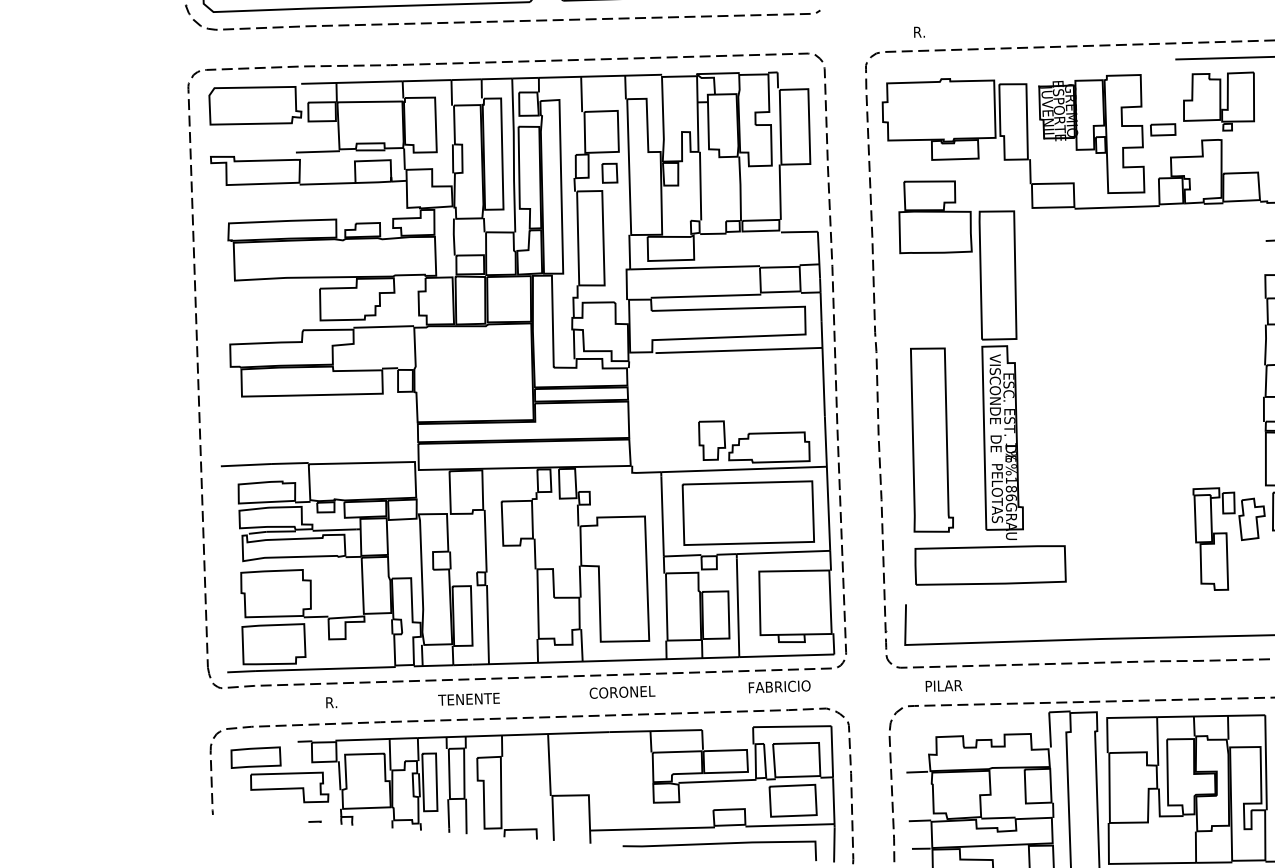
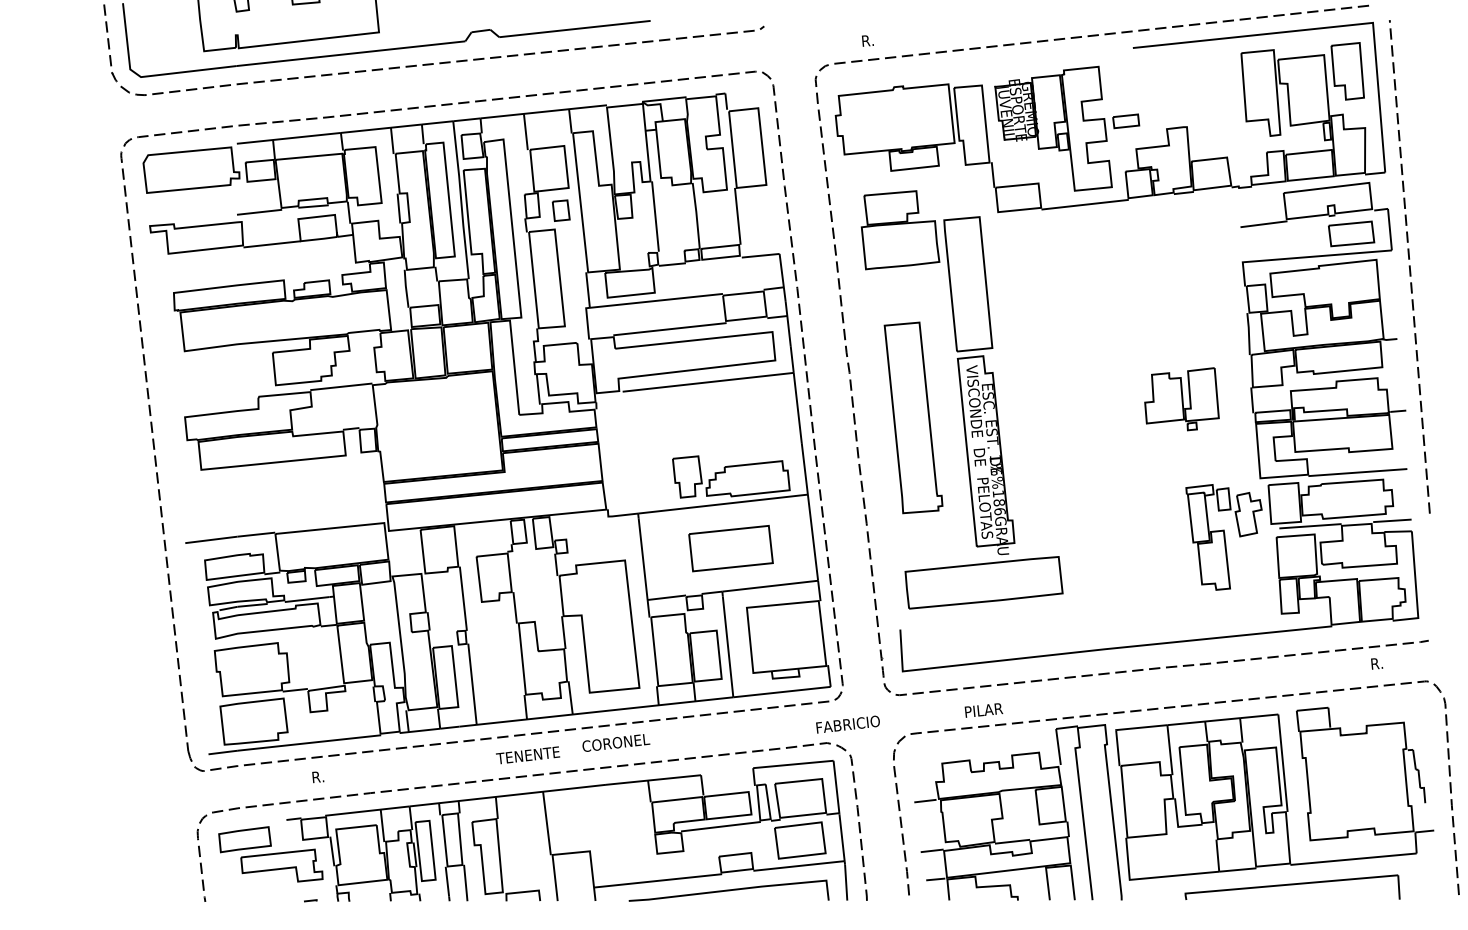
part: (1219, 100) -> (1181, 399), moved
part: (931, 439) -> (913, 417), moved
part: (747, 512) -> (730, 548), size x0.6
text: (779, 686) -> (847, 724), moved
text: (943, 686) -> (983, 710), moved
text: (469, 699) -> (528, 755), moved

